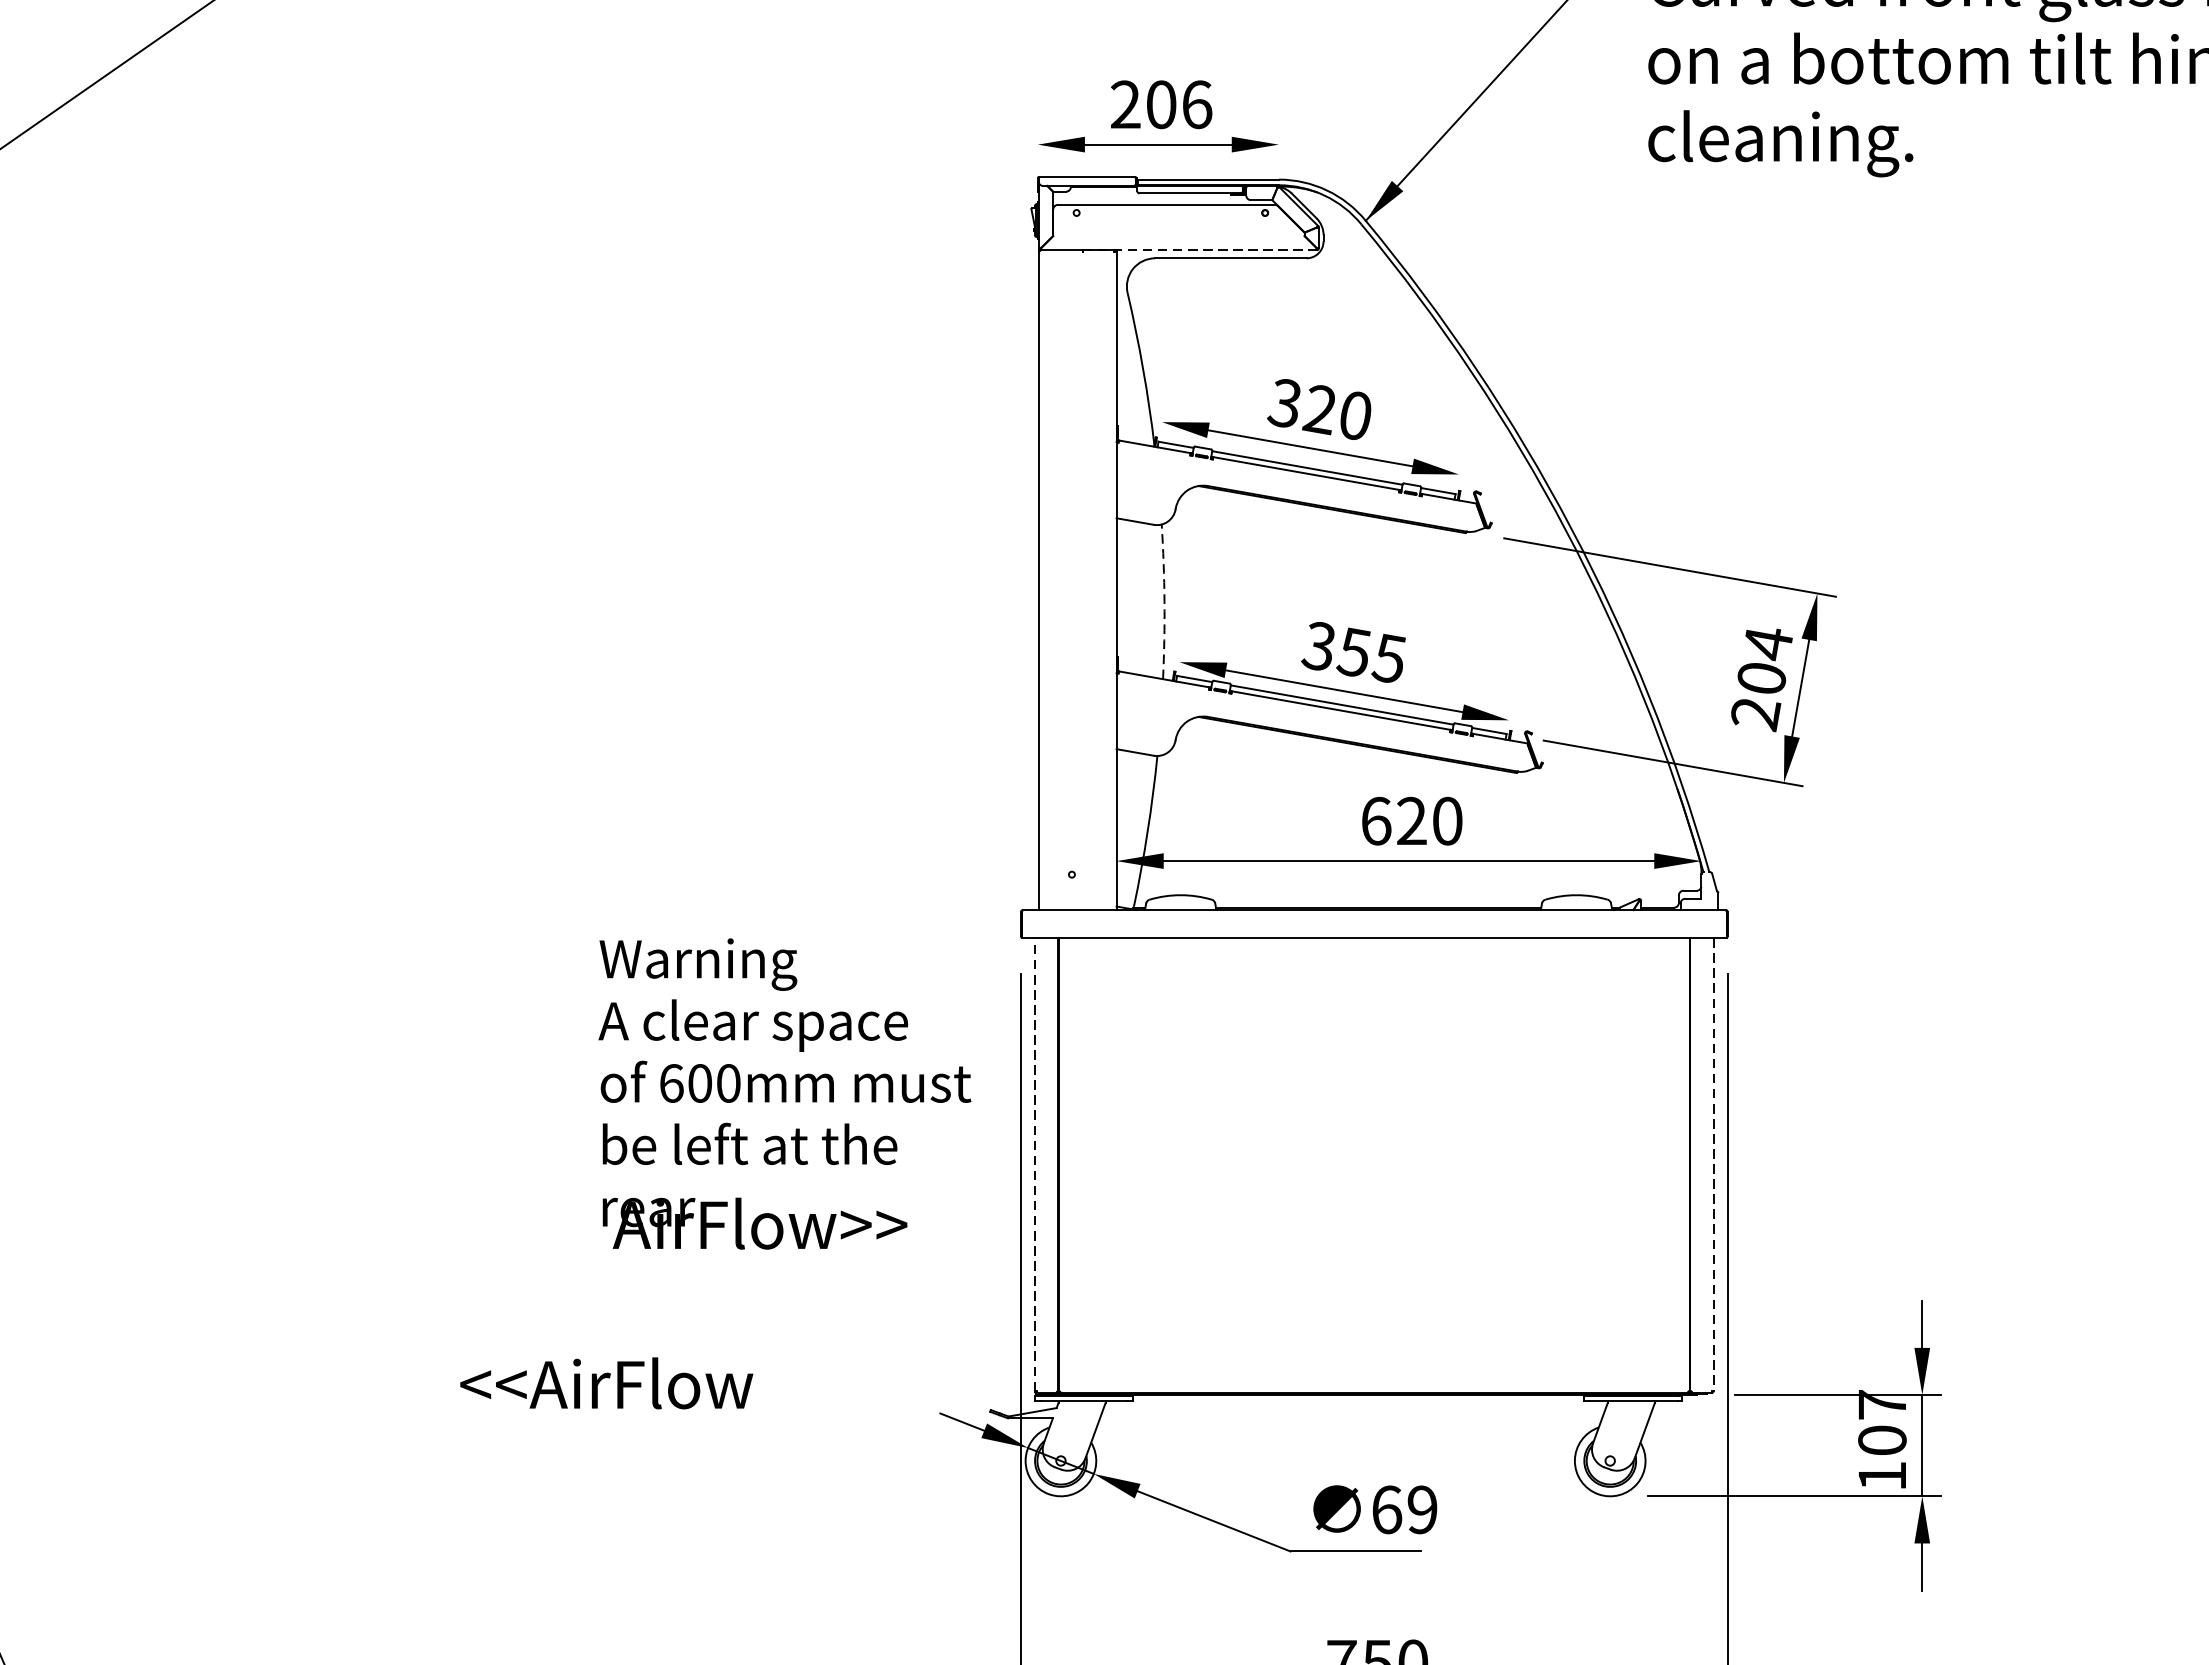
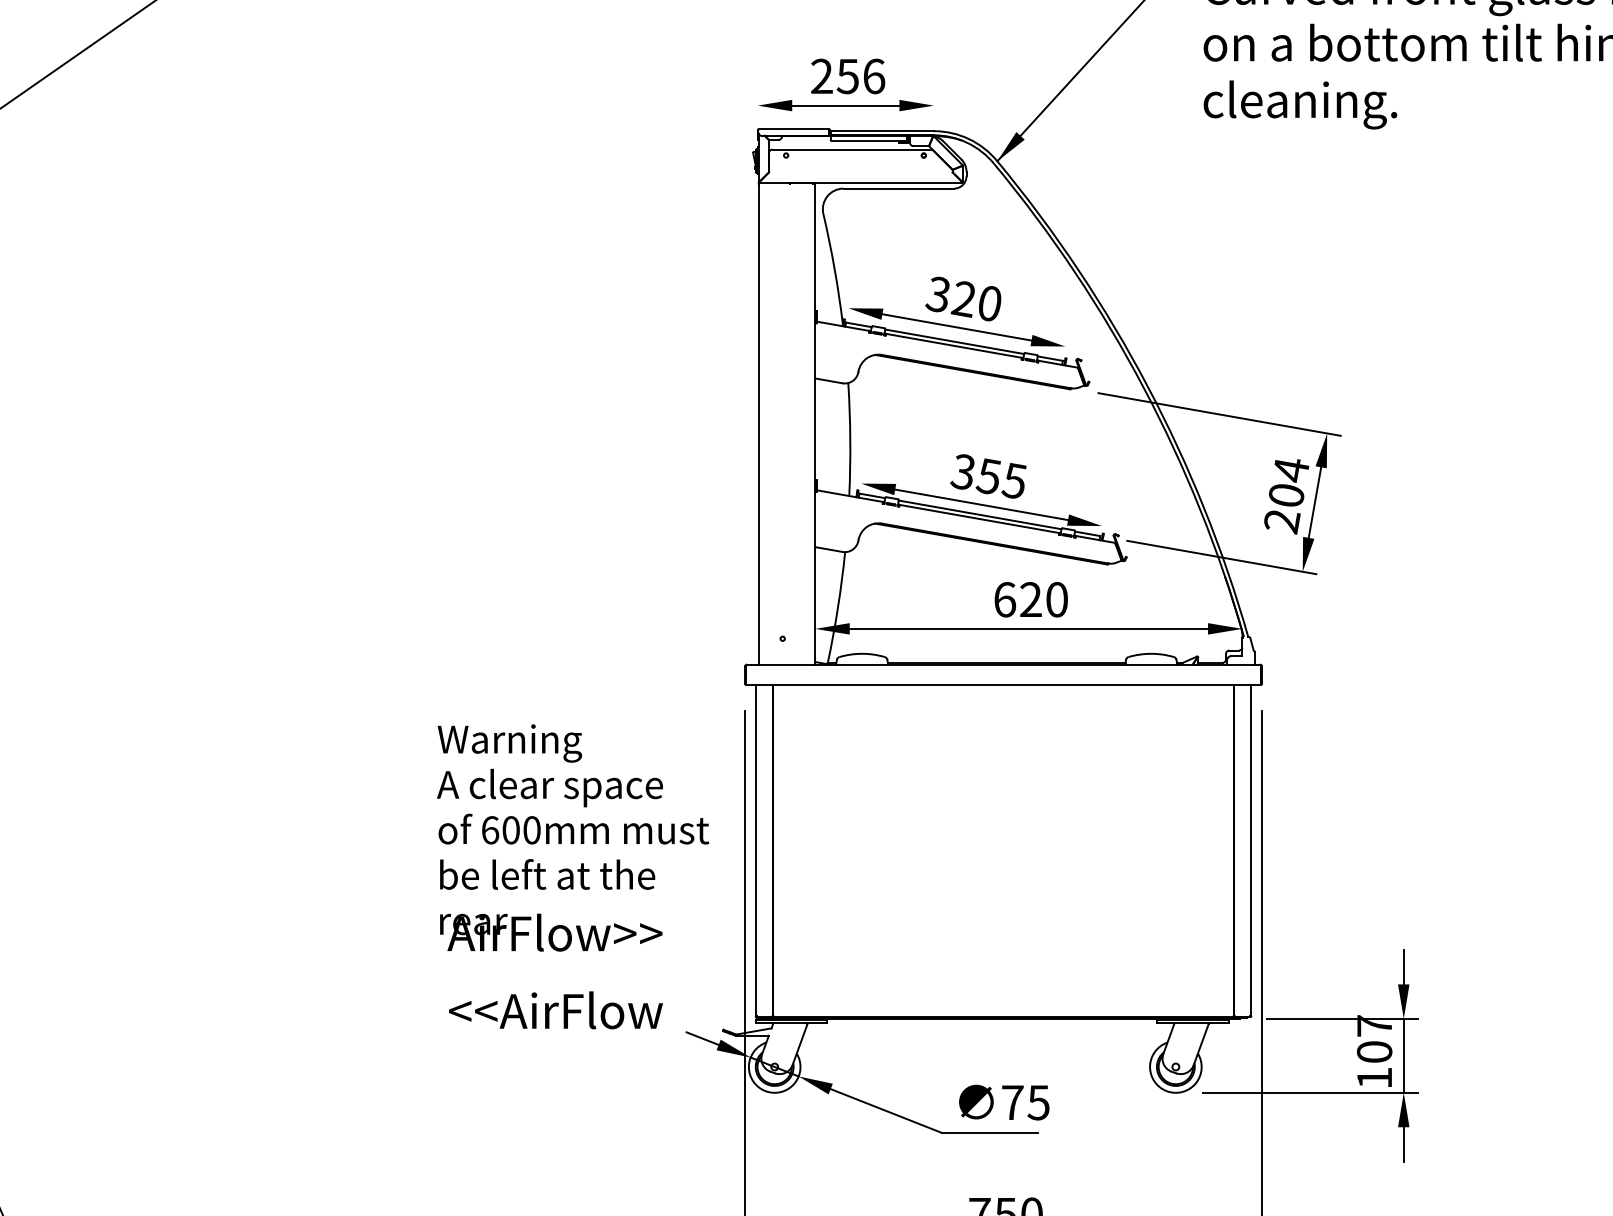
text: (1160, 104) -> (847, 76), 206 -> 256
line: (1198, 249) -> (875, 182), dashed -> solid
arc: (1164, 601) -> (850, 439), dashed -> solid
text: (785, 1093) -> (573, 837), moved
line: (1034, 1164) -> (755, 850), dashed -> solid
line: (1713, 1165) -> (1251, 851), dashed -> solid
text: (606, 1383) -> (555, 1010), moved
text: (1404, 1509) -> (1025, 1102), 69 -> 75

